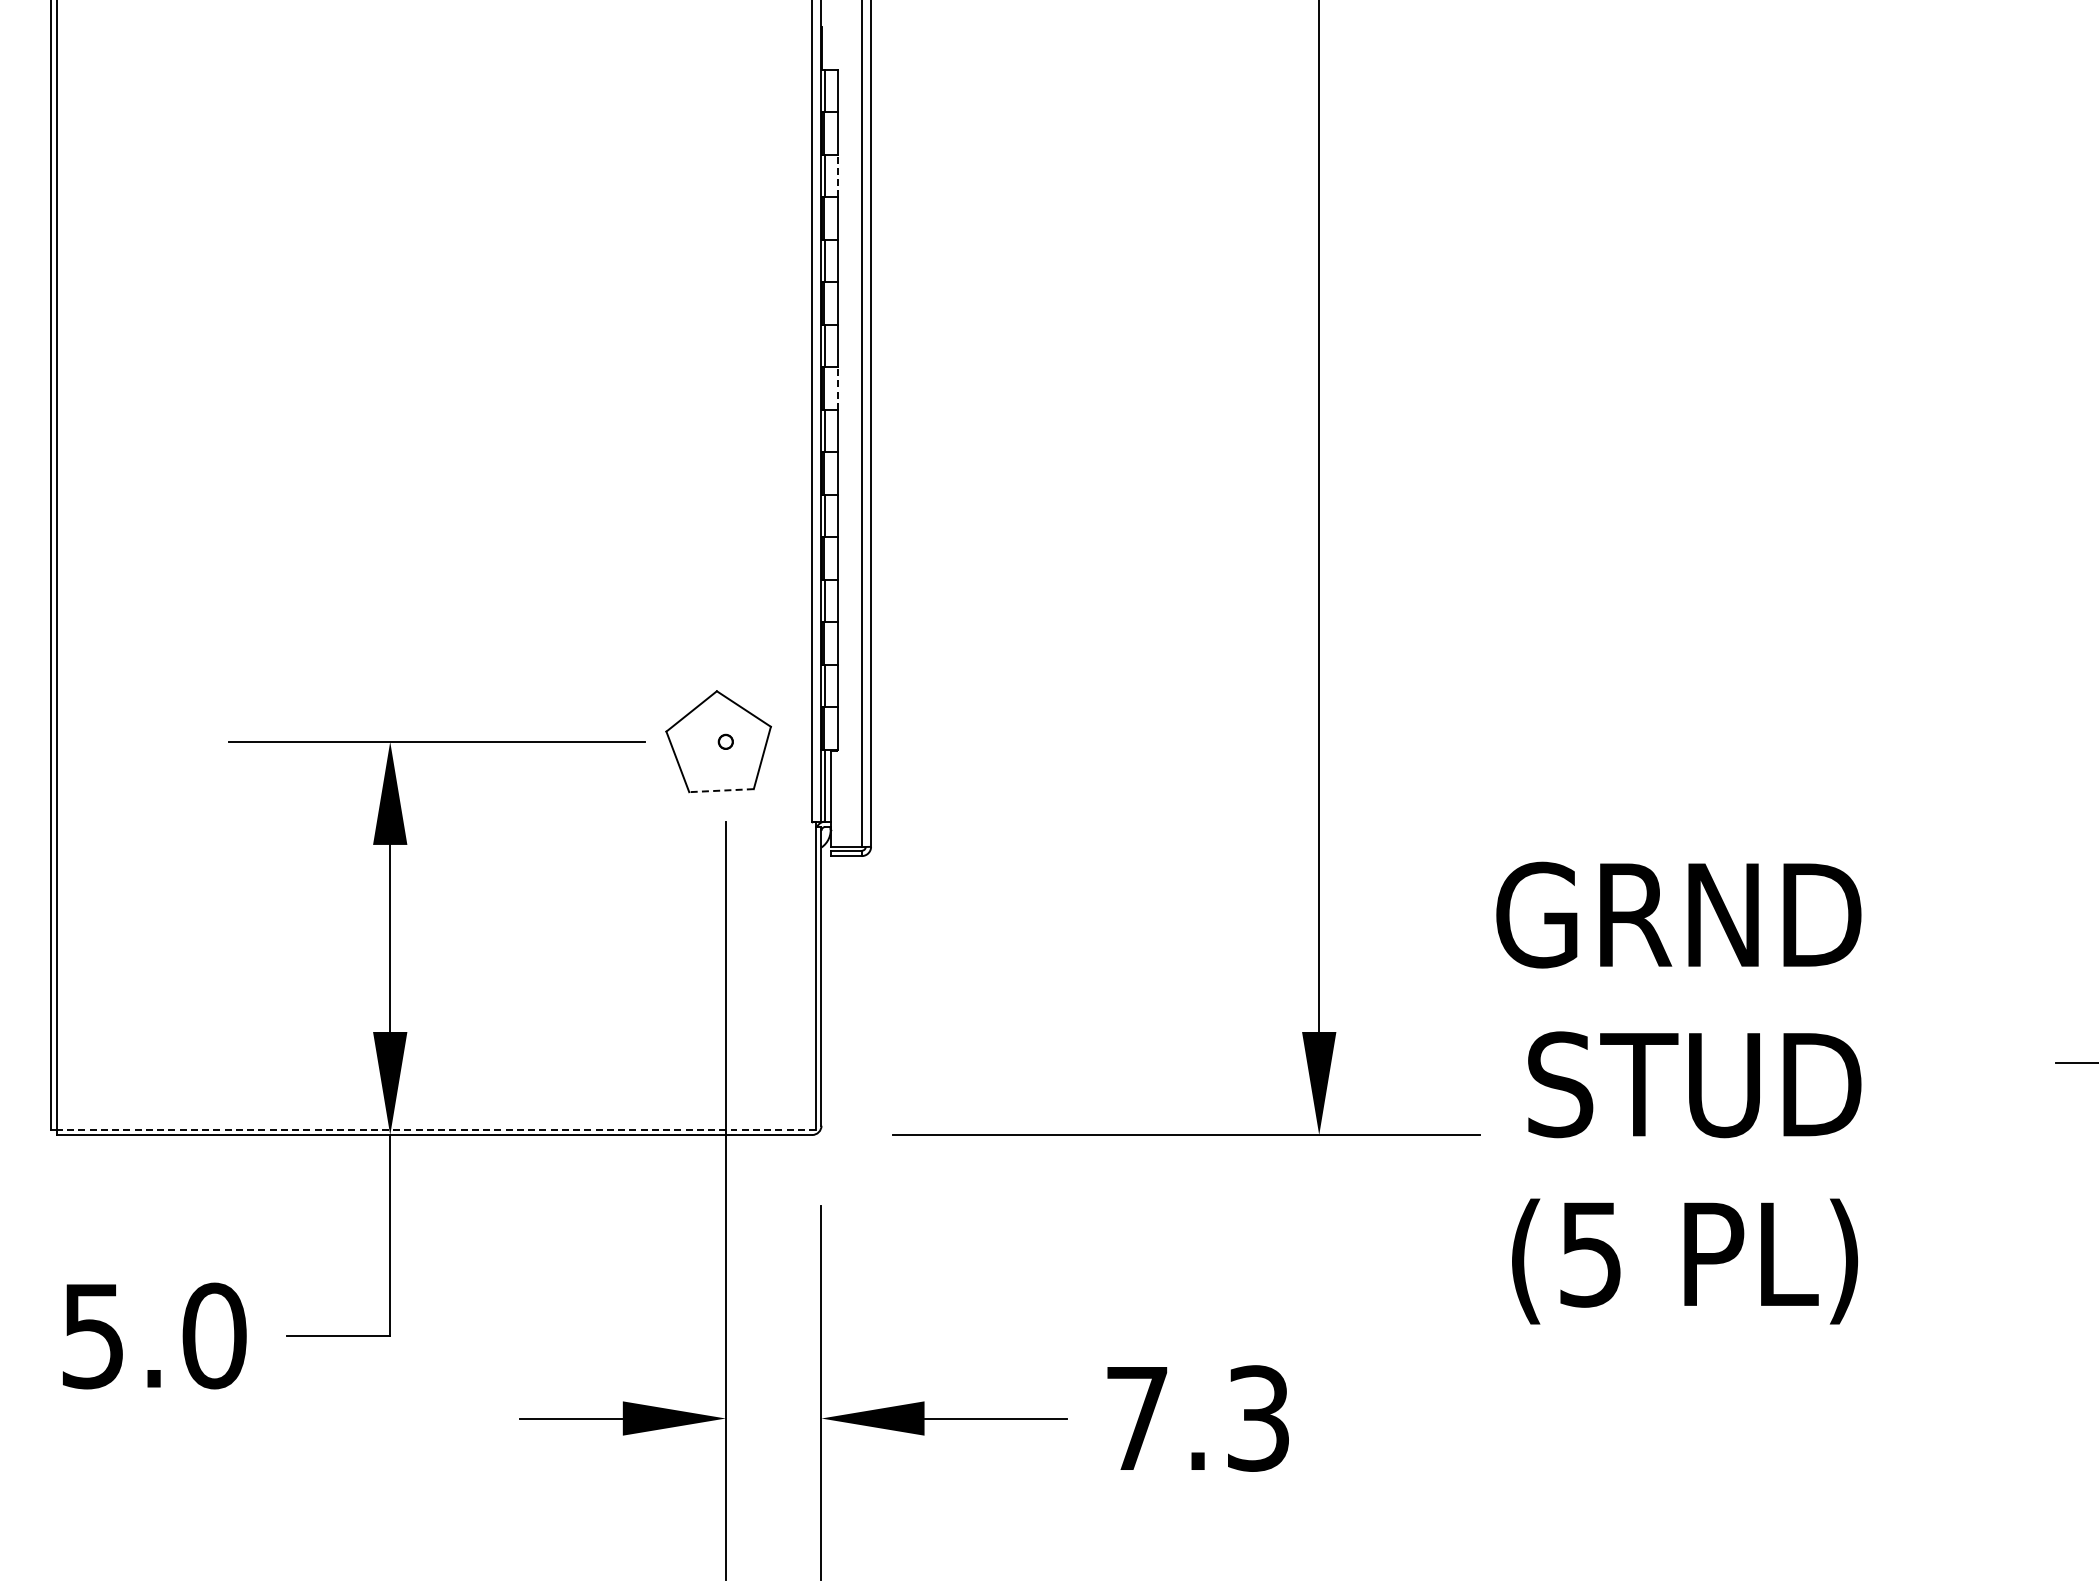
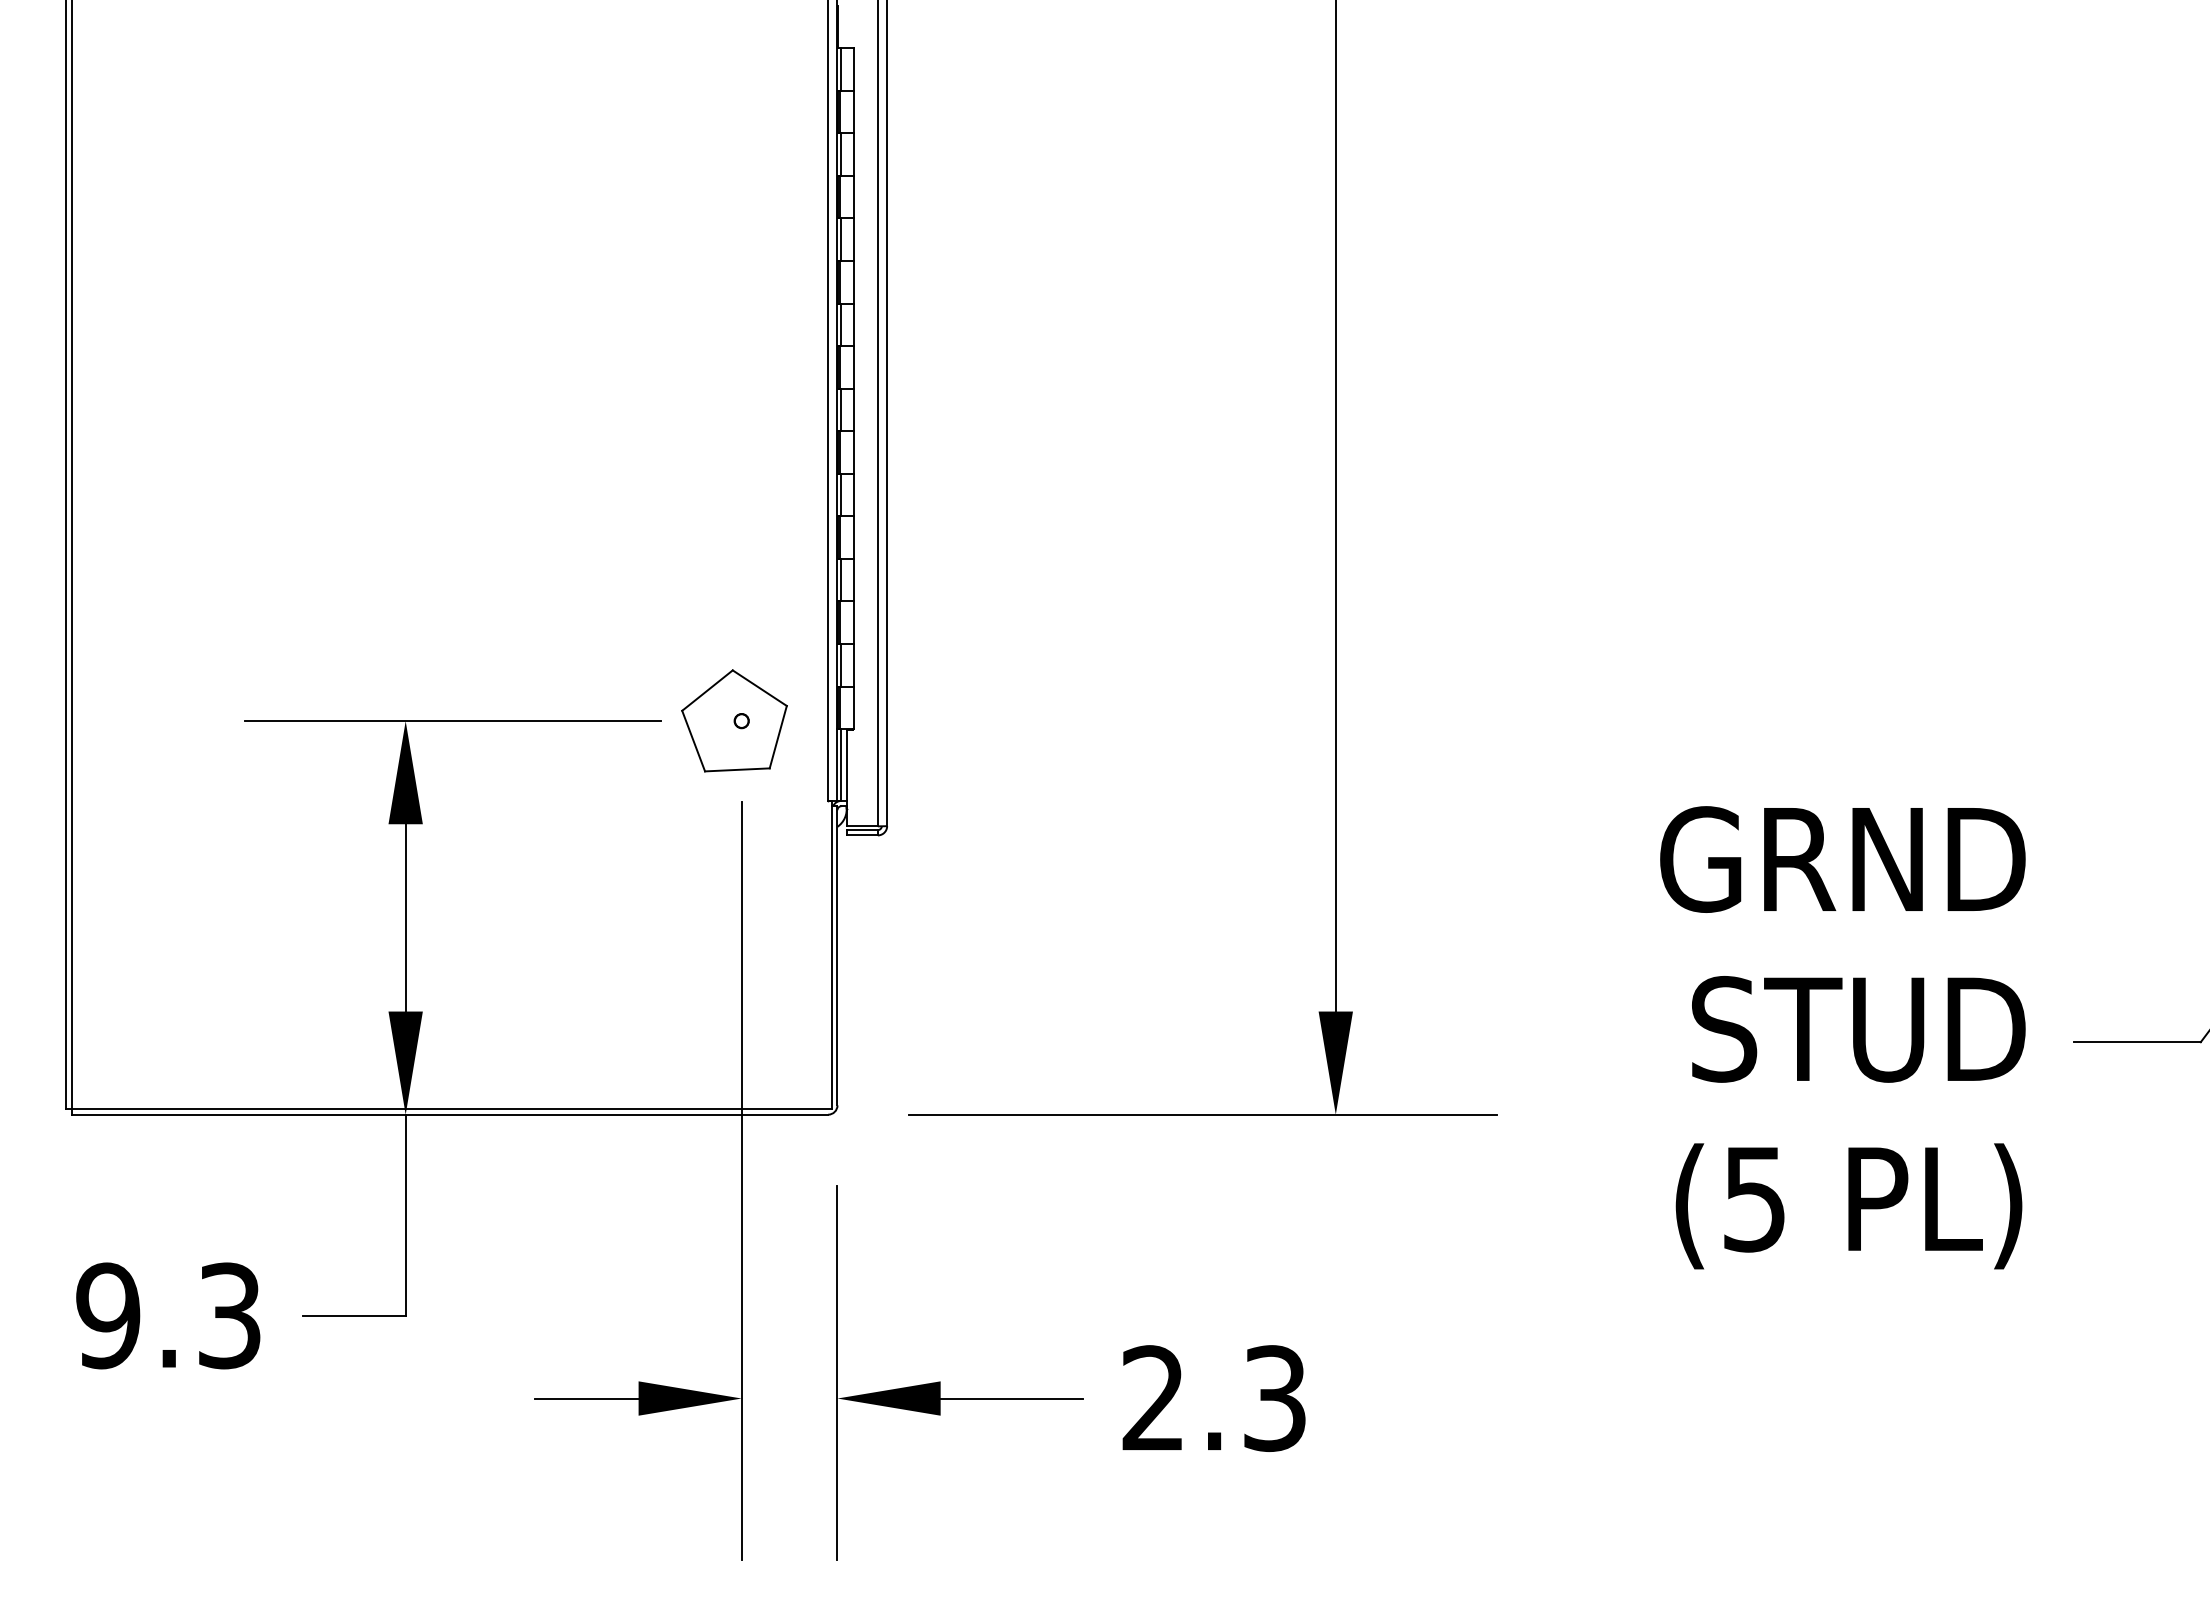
line: (838, 175) -> (854, 154), dashed -> solid
line: (838, 387) -> (854, 366), dashed -> solid
line: (720, 790) -> (736, 769), dashed -> solid
text: (1678, 1092) -> (1842, 1037), moved
line: (435, 1129) -> (451, 1109), dashed -> solid
text: (153, 1335) -> (168, 1315), 5.0 -> 9.3
text: (1136, 1417) -> (1152, 1397), 7.3 -> 2.3

